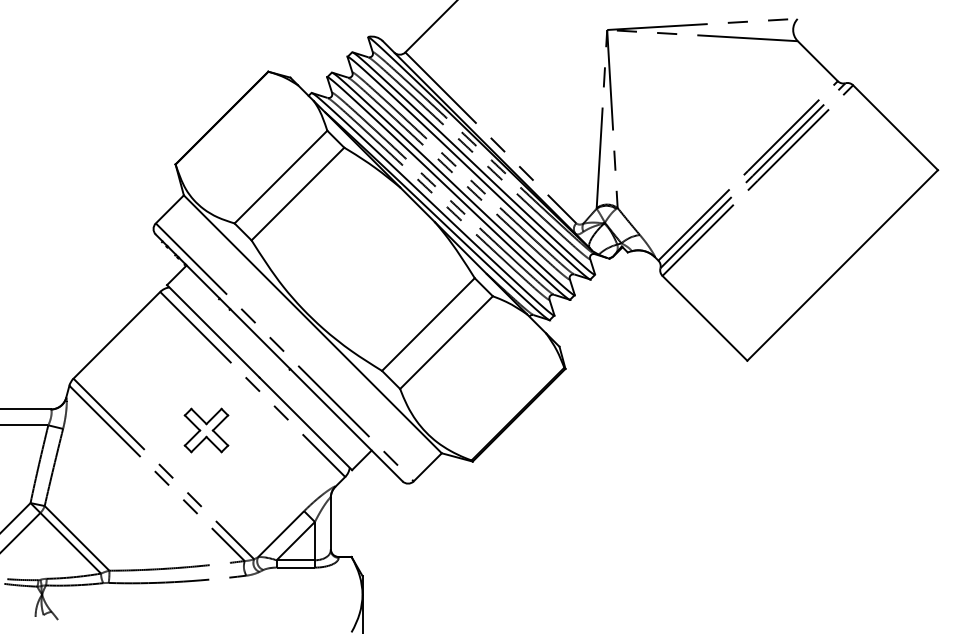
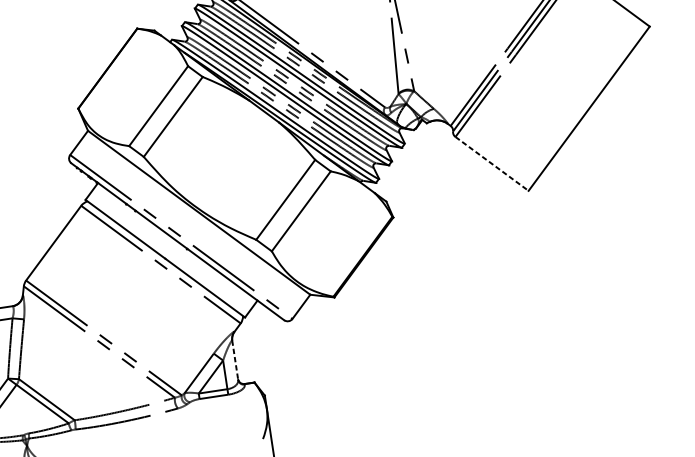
line: (704, 318) -> (491, 164), solid -> dashed
part: (206, 430) -> (131, 304), removed
line: (330, 524) -> (235, 360), solid -> dashed

